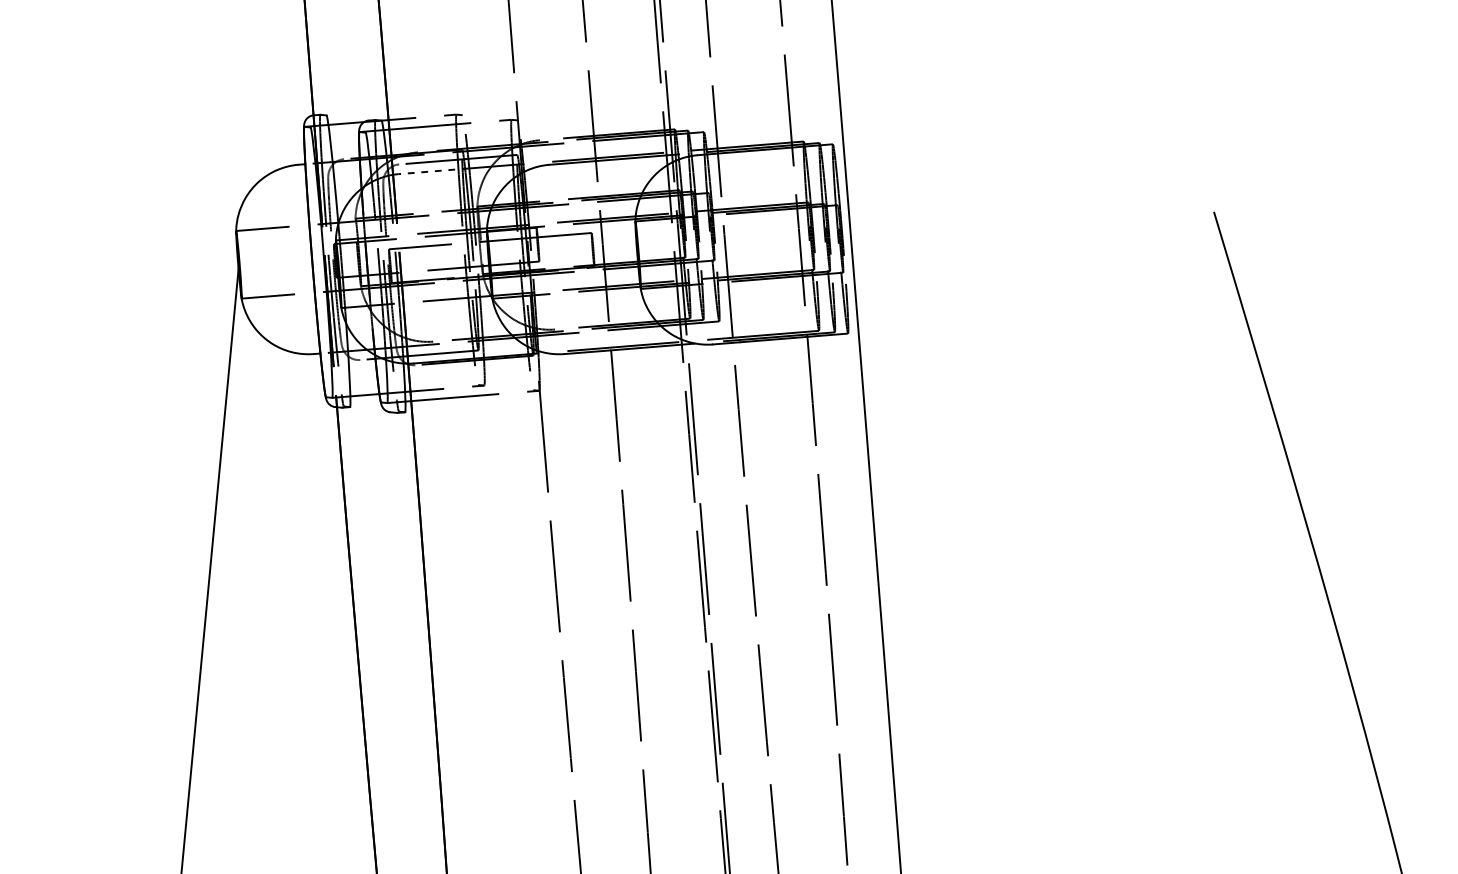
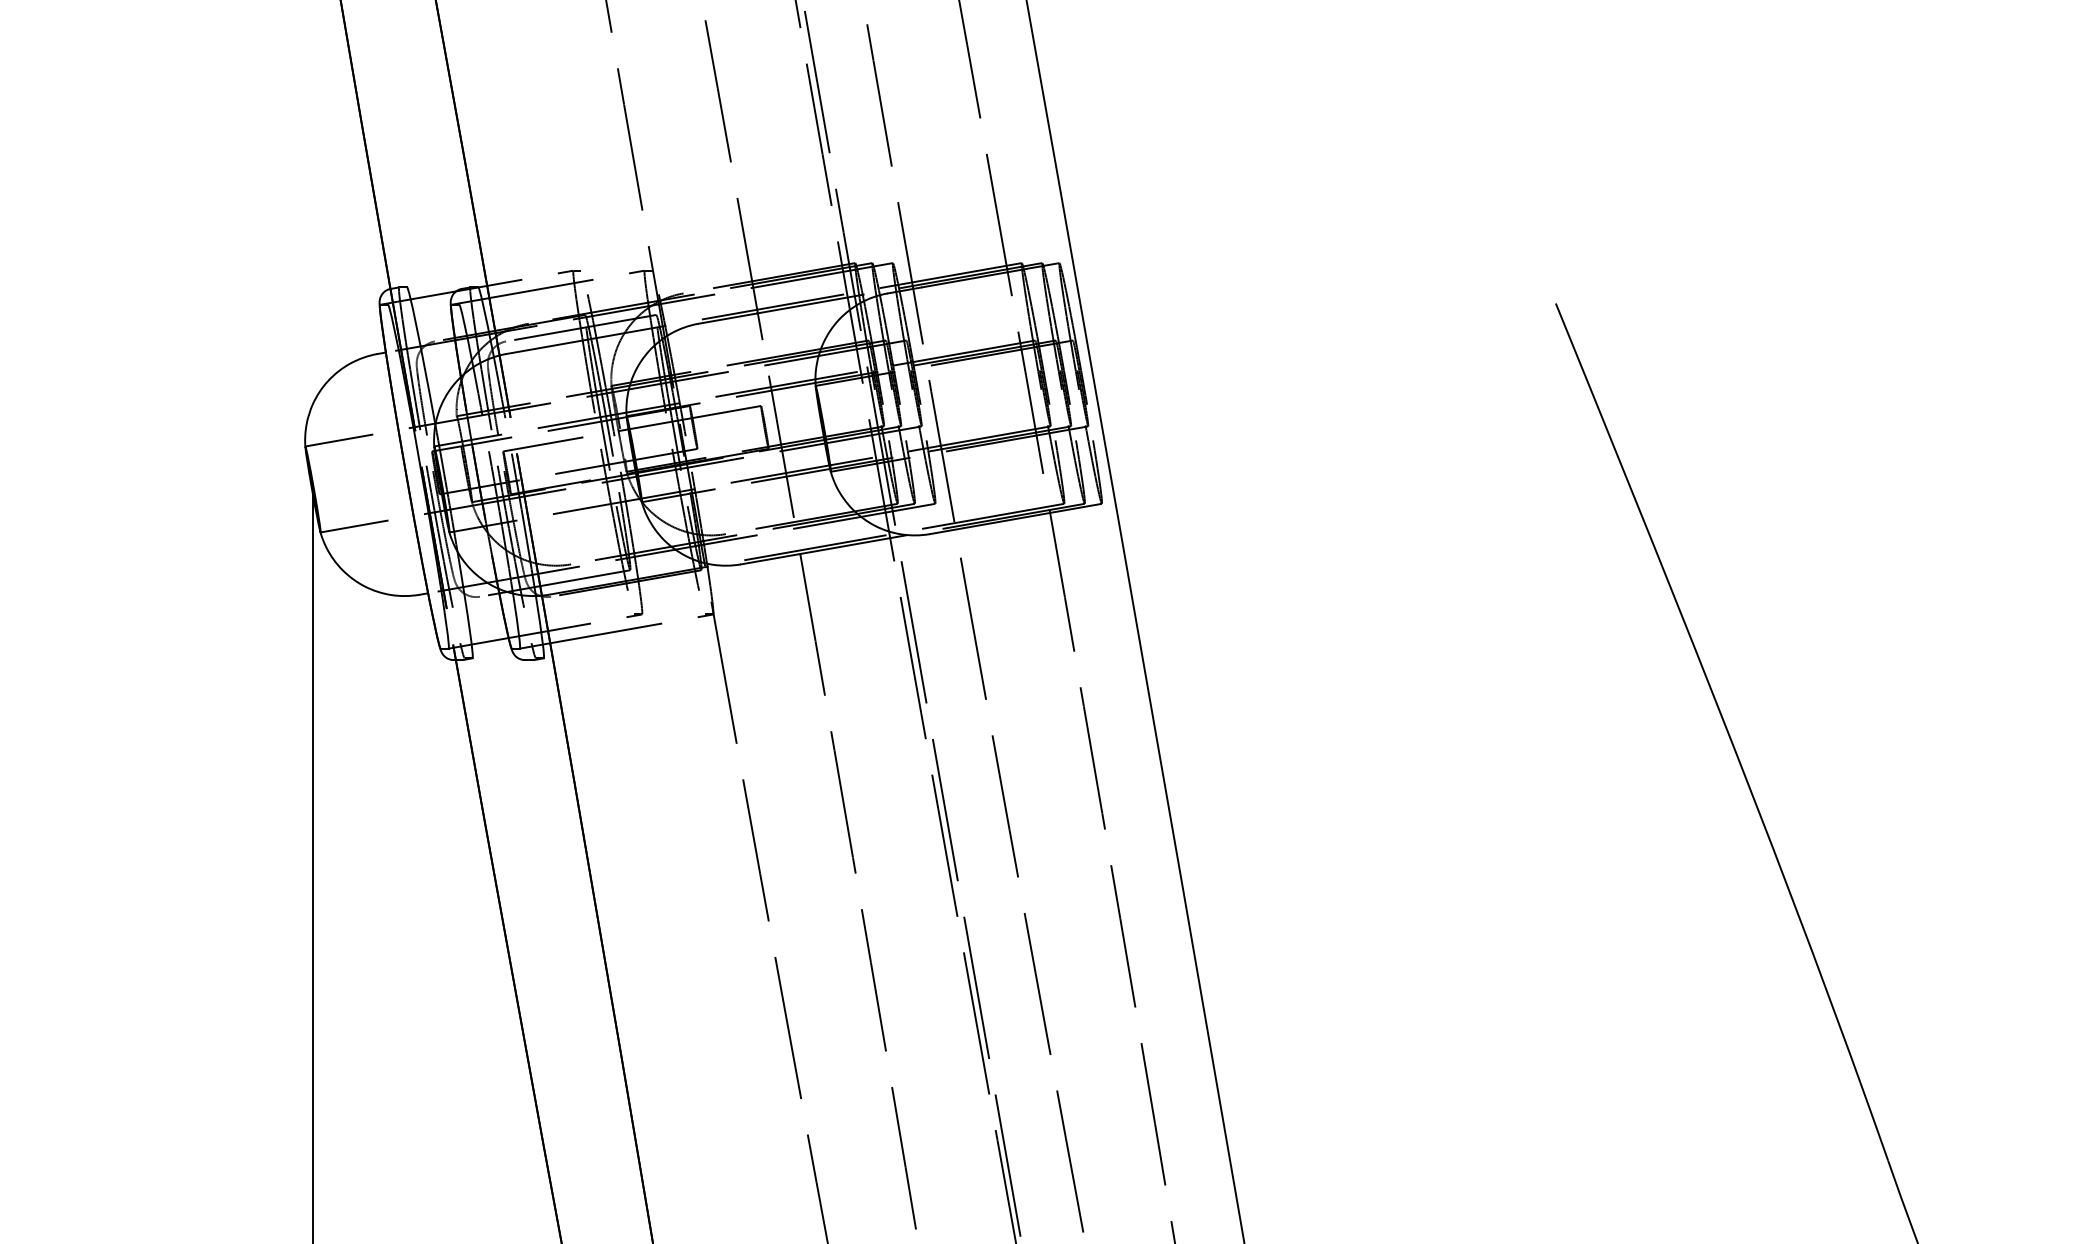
line: (433, 171) -> (550, 346), dashed -> solid

